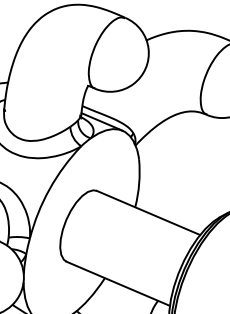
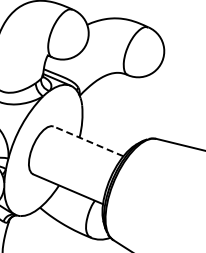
line: (148, 213) -> (88, 141), solid -> dashed

